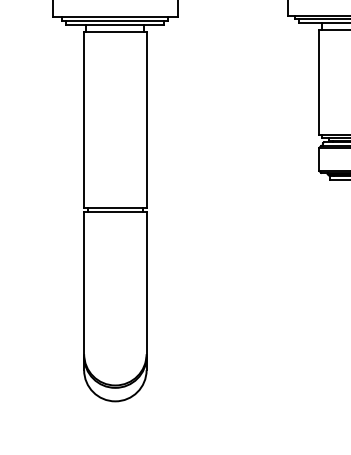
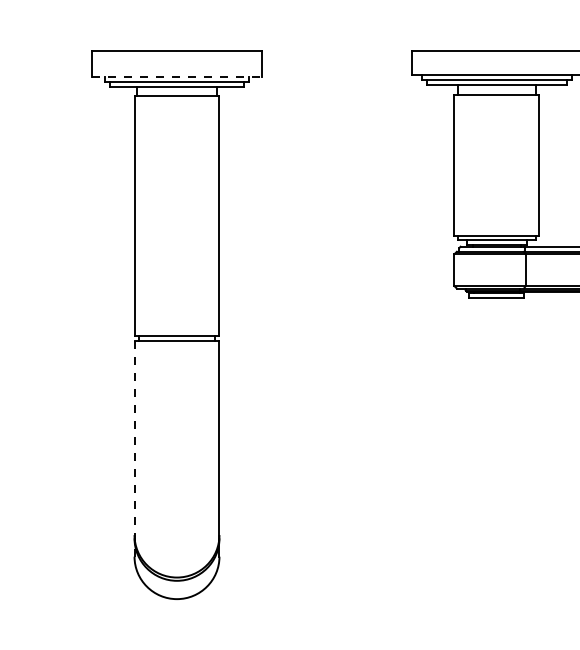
line: (115, 17) -> (176, 77), solid -> dashed
line: (84, 290) -> (134, 448), solid -> dashed

